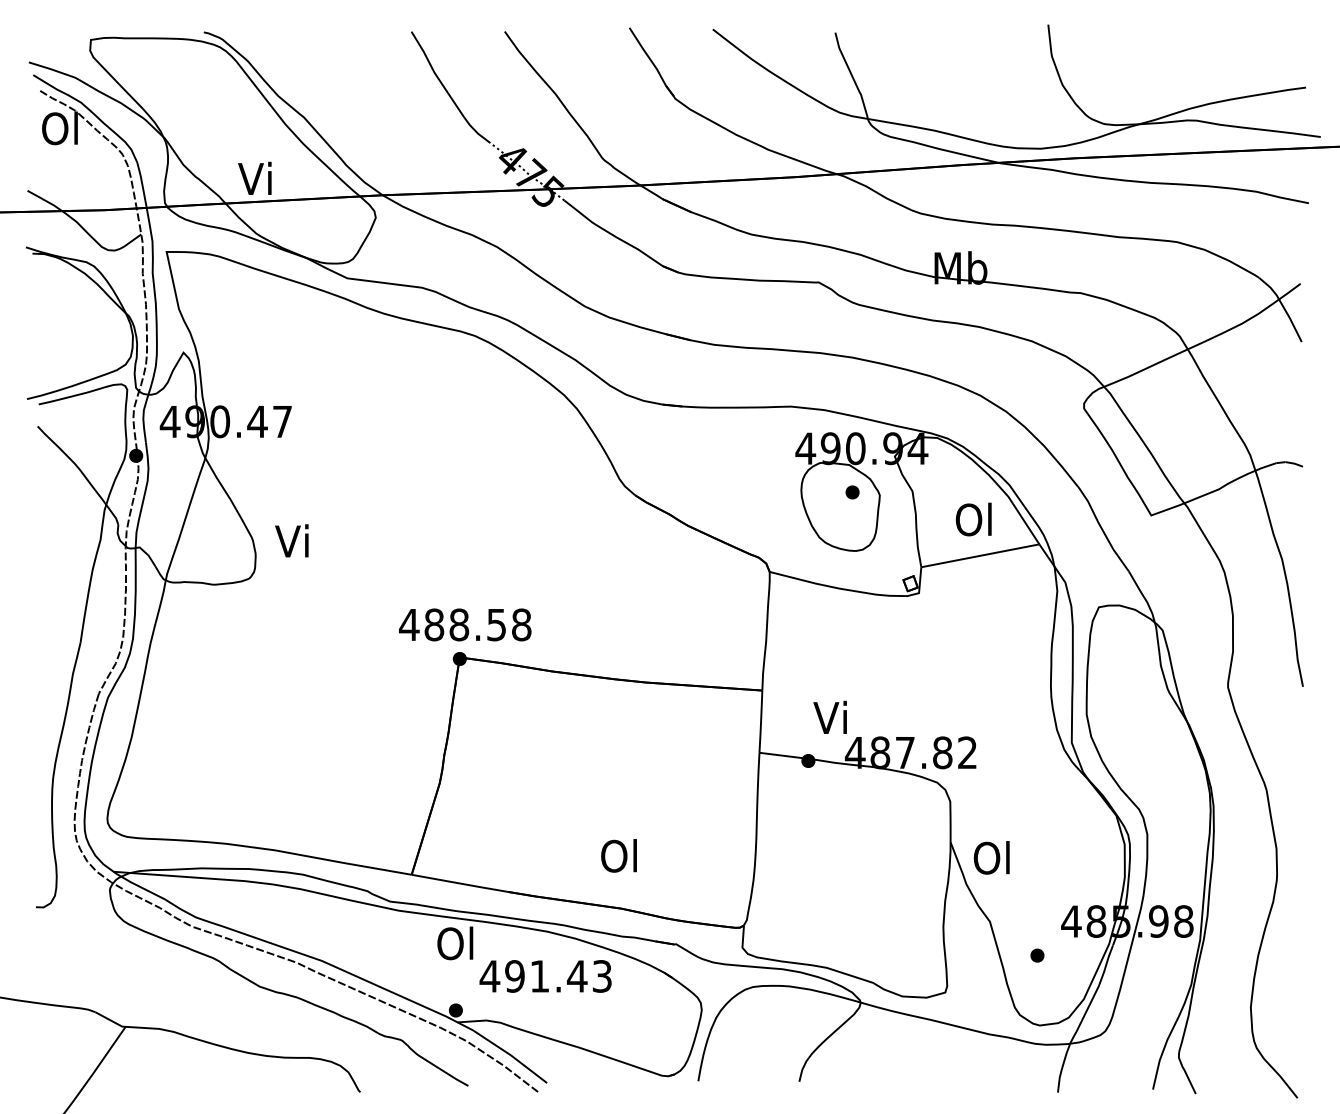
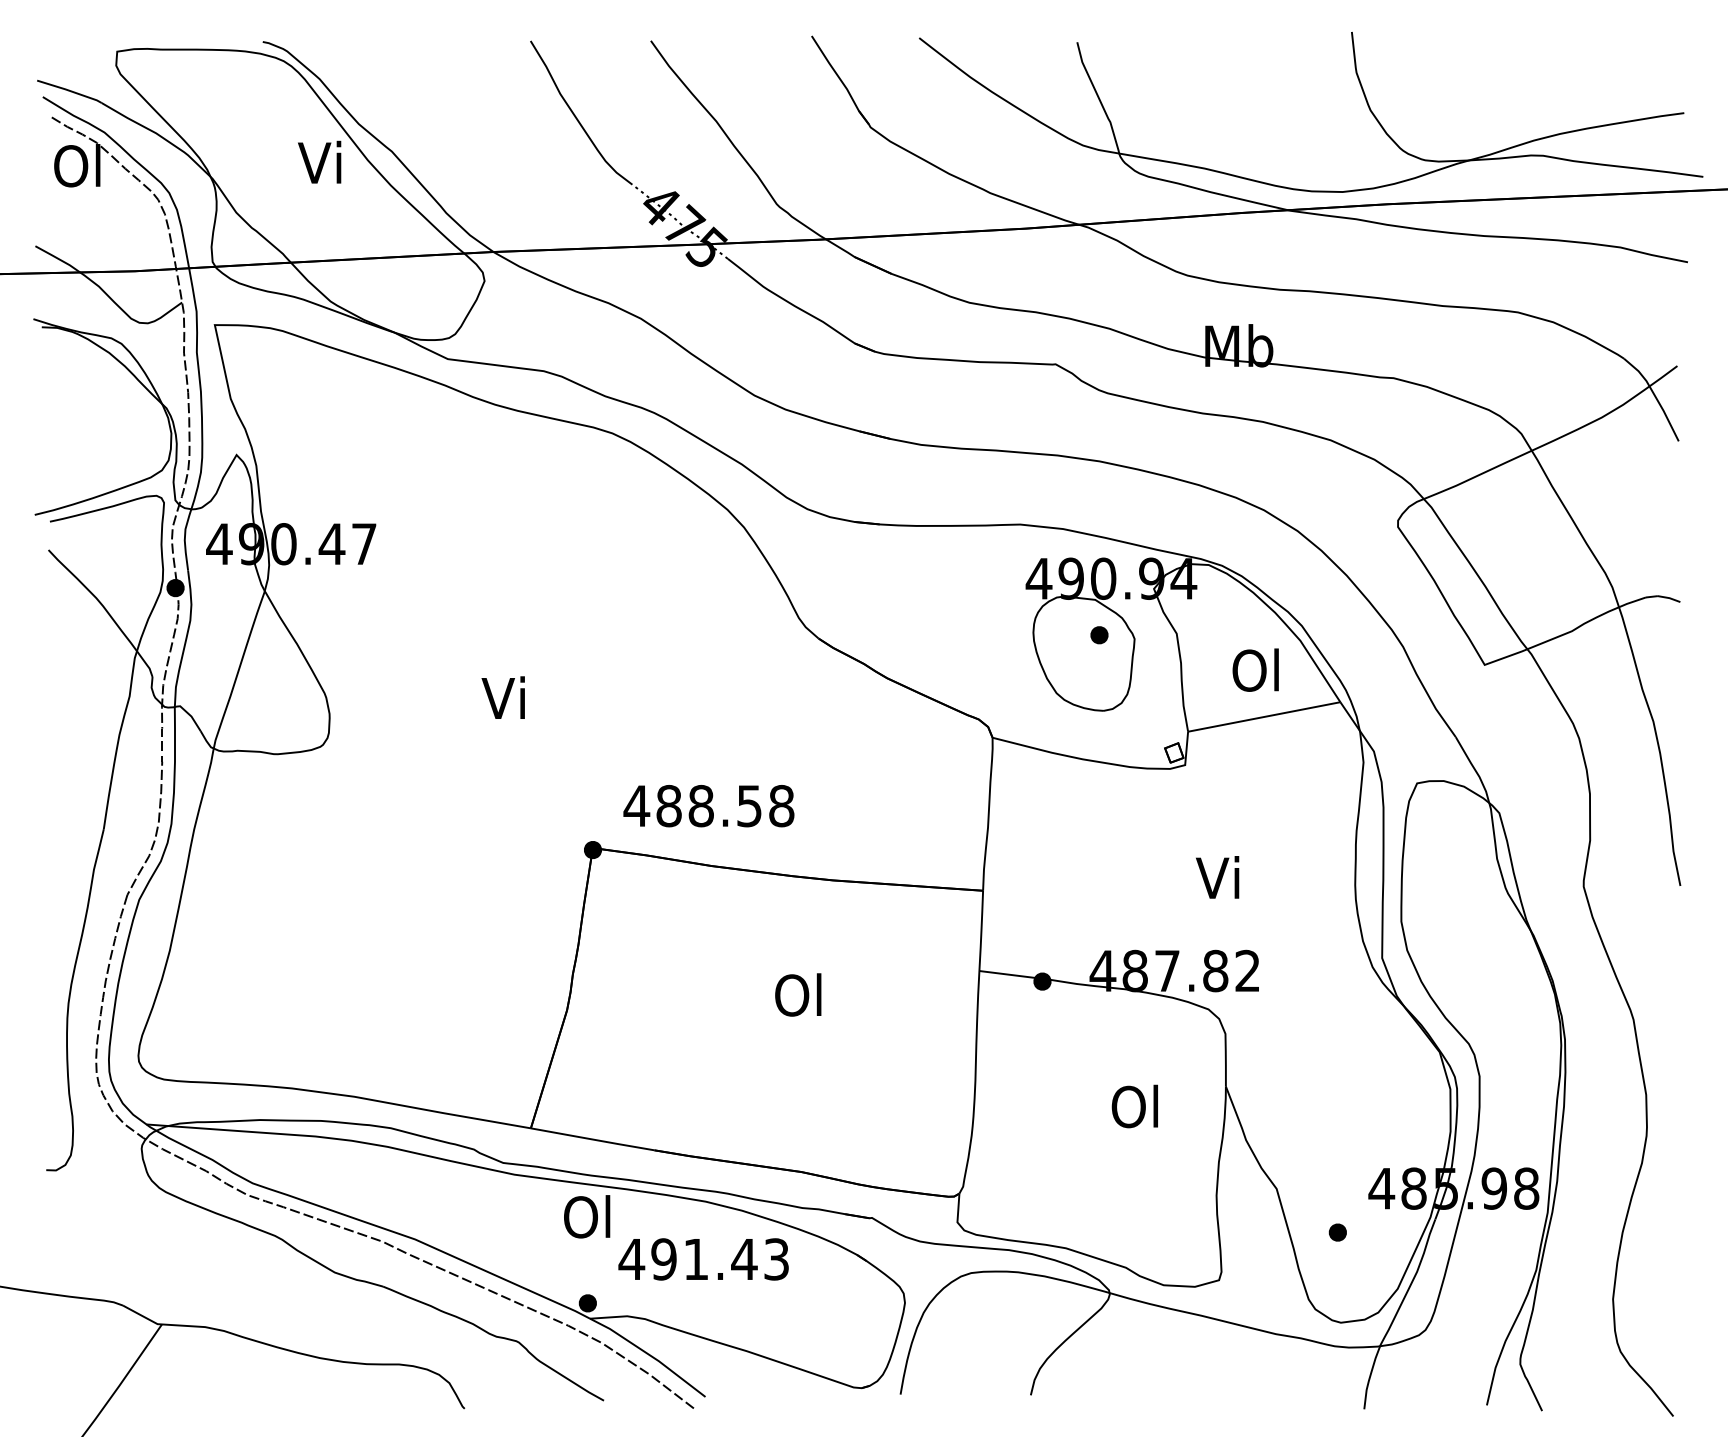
text: (254, 177) -> (319, 161), moved
text: (291, 540) -> (502, 697), moved
text: (464, 625) -> (708, 806), moved
text: (830, 717) -> (1217, 877), moved
text: (619, 855) -> (798, 994), moved
text: (991, 857) -> (1134, 1106), moved

